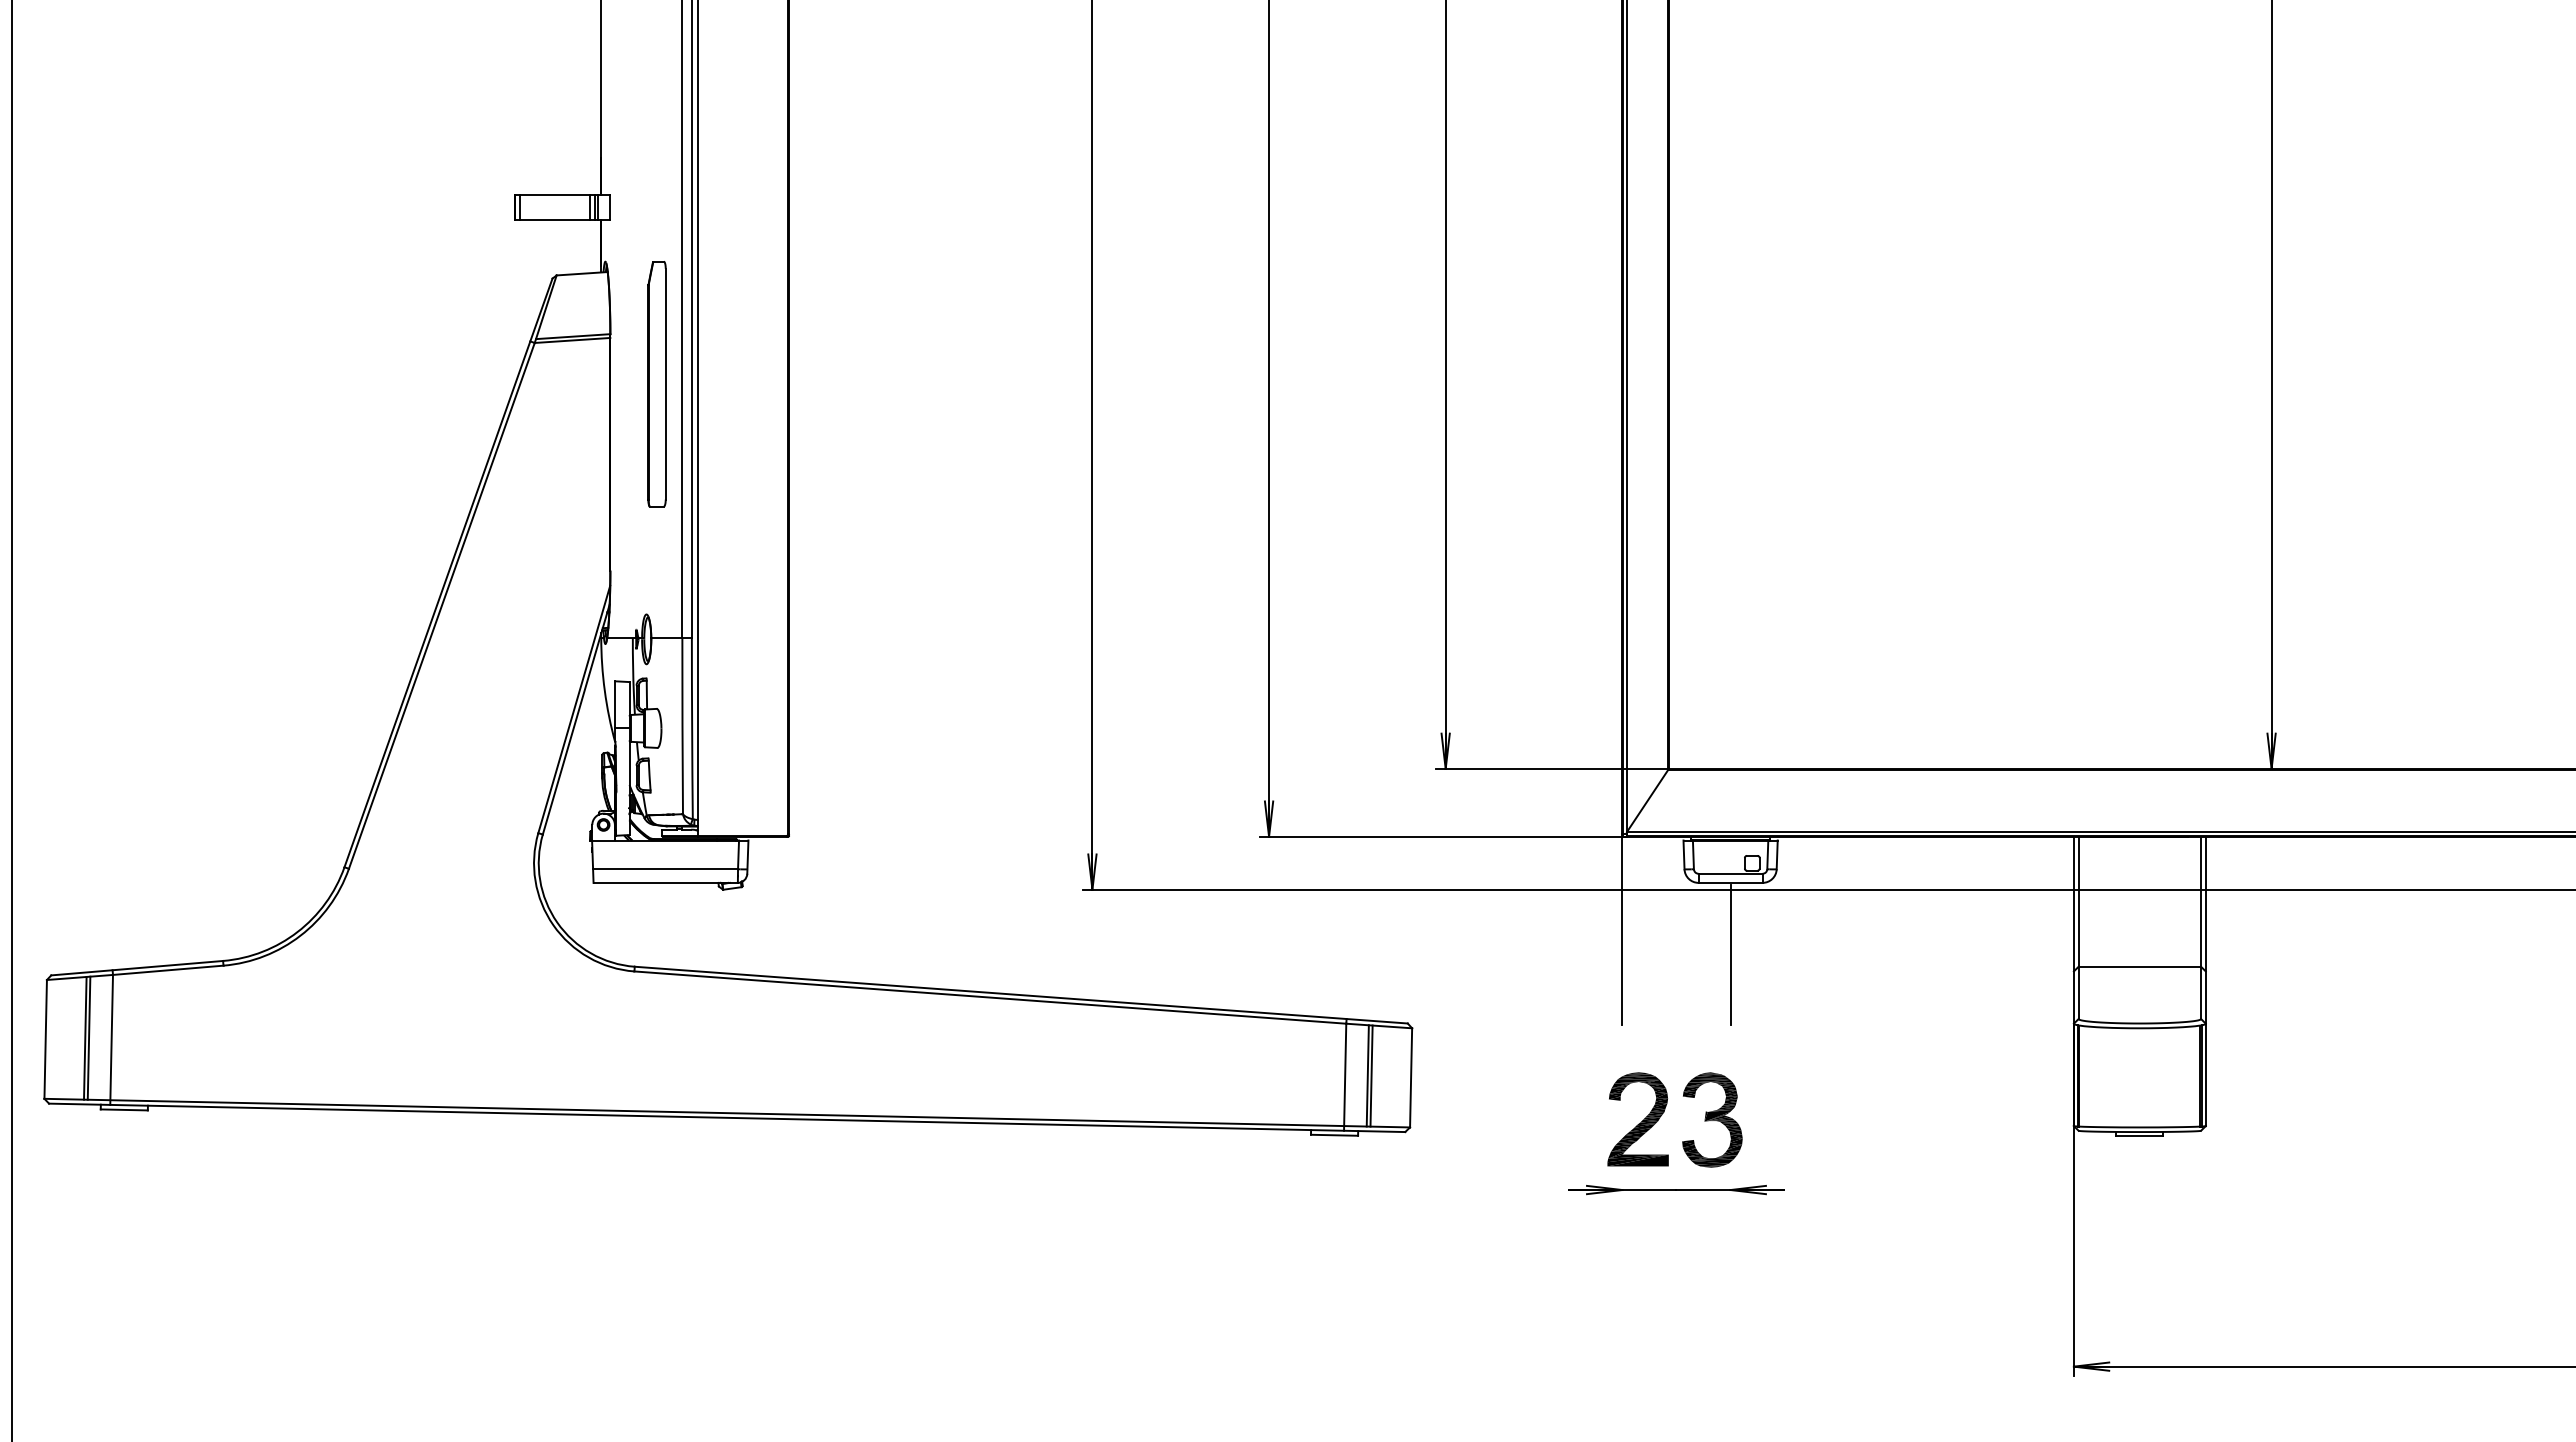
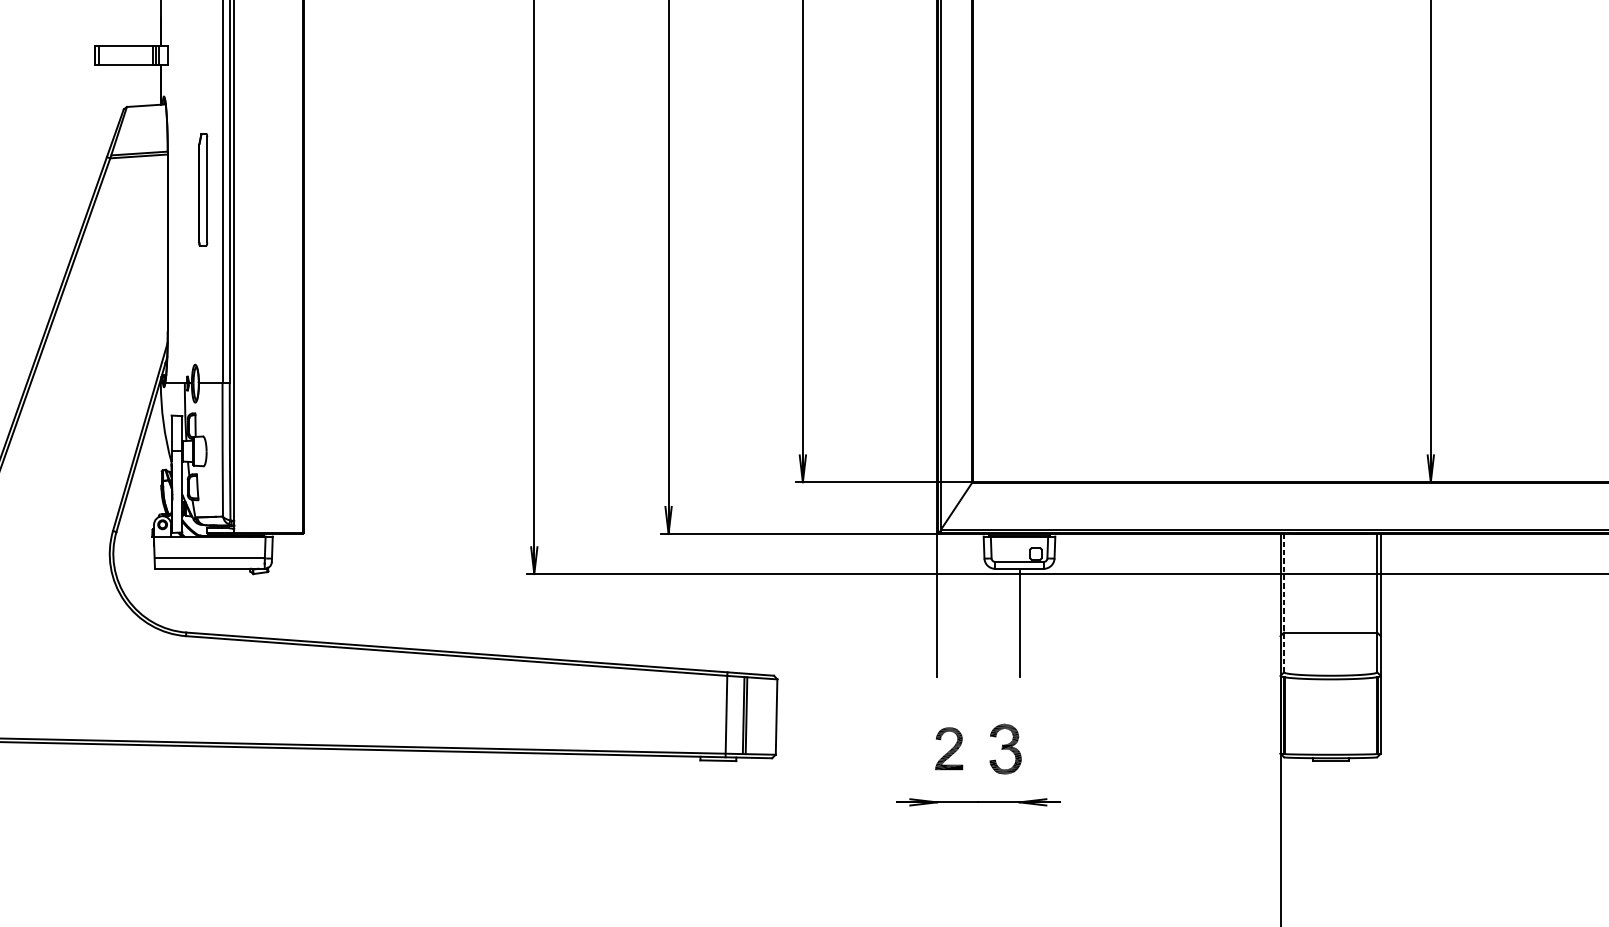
part: (656, 384) -> (202, 189), size x0.6
line: (2078, 927) -> (1284, 602), solid -> dashed
part: (1637, 1119) -> (948, 748), size x0.6
part: (1712, 1119) -> (1005, 748), size x0.7

